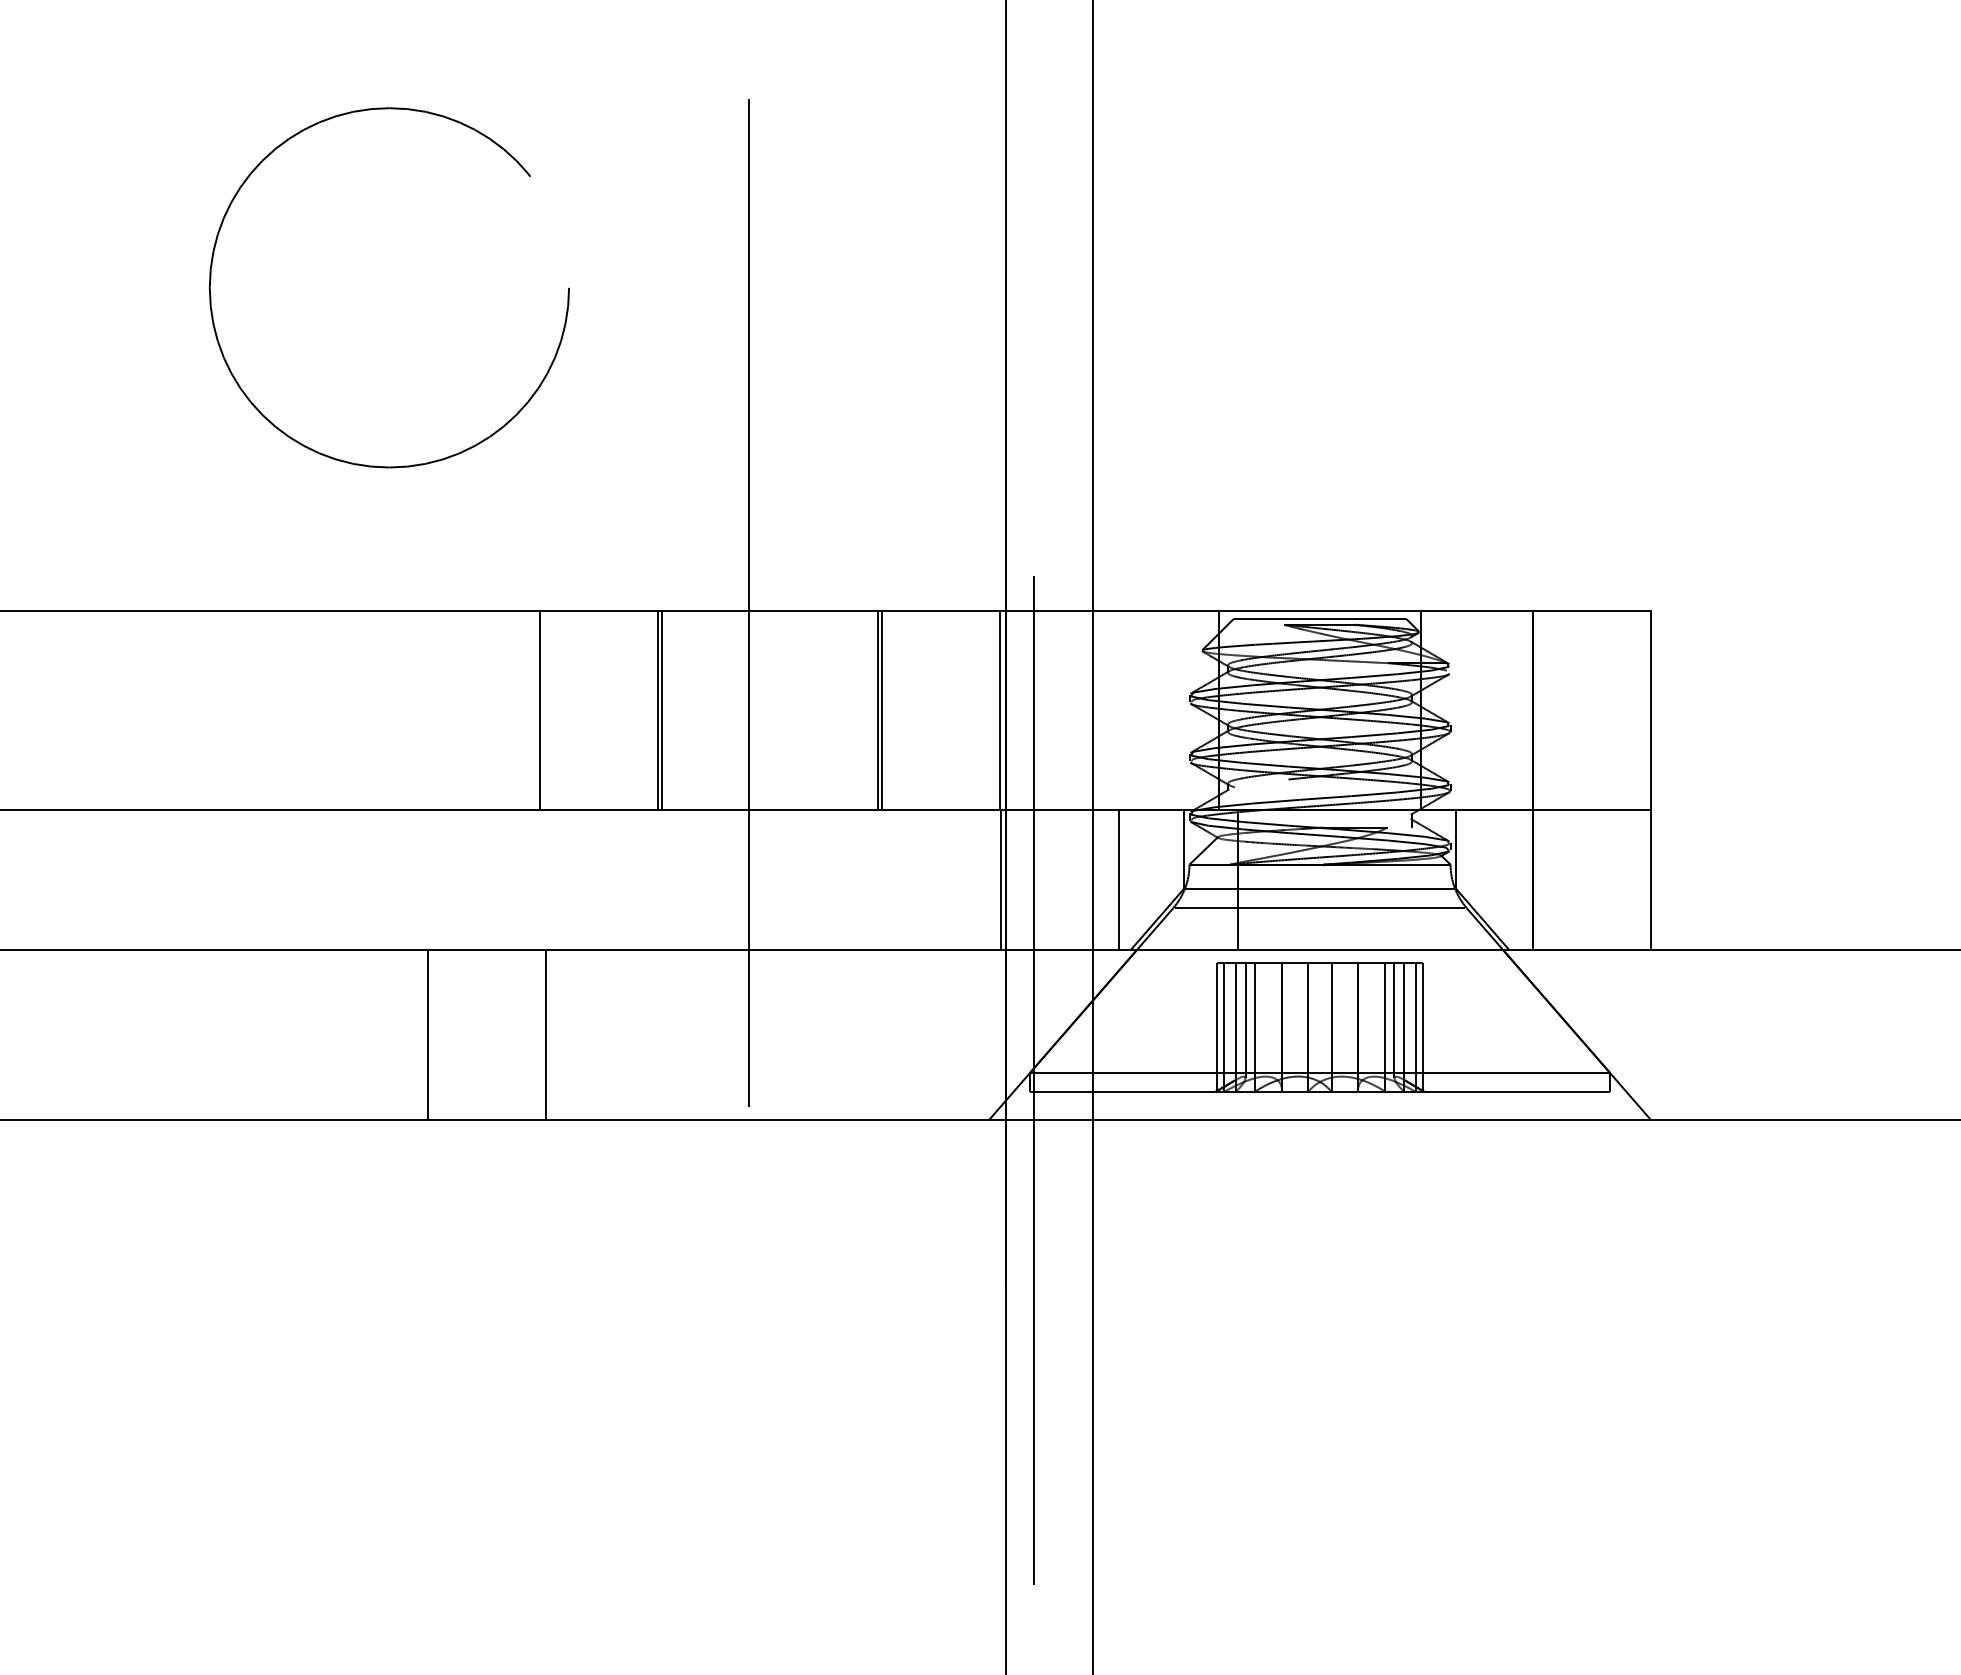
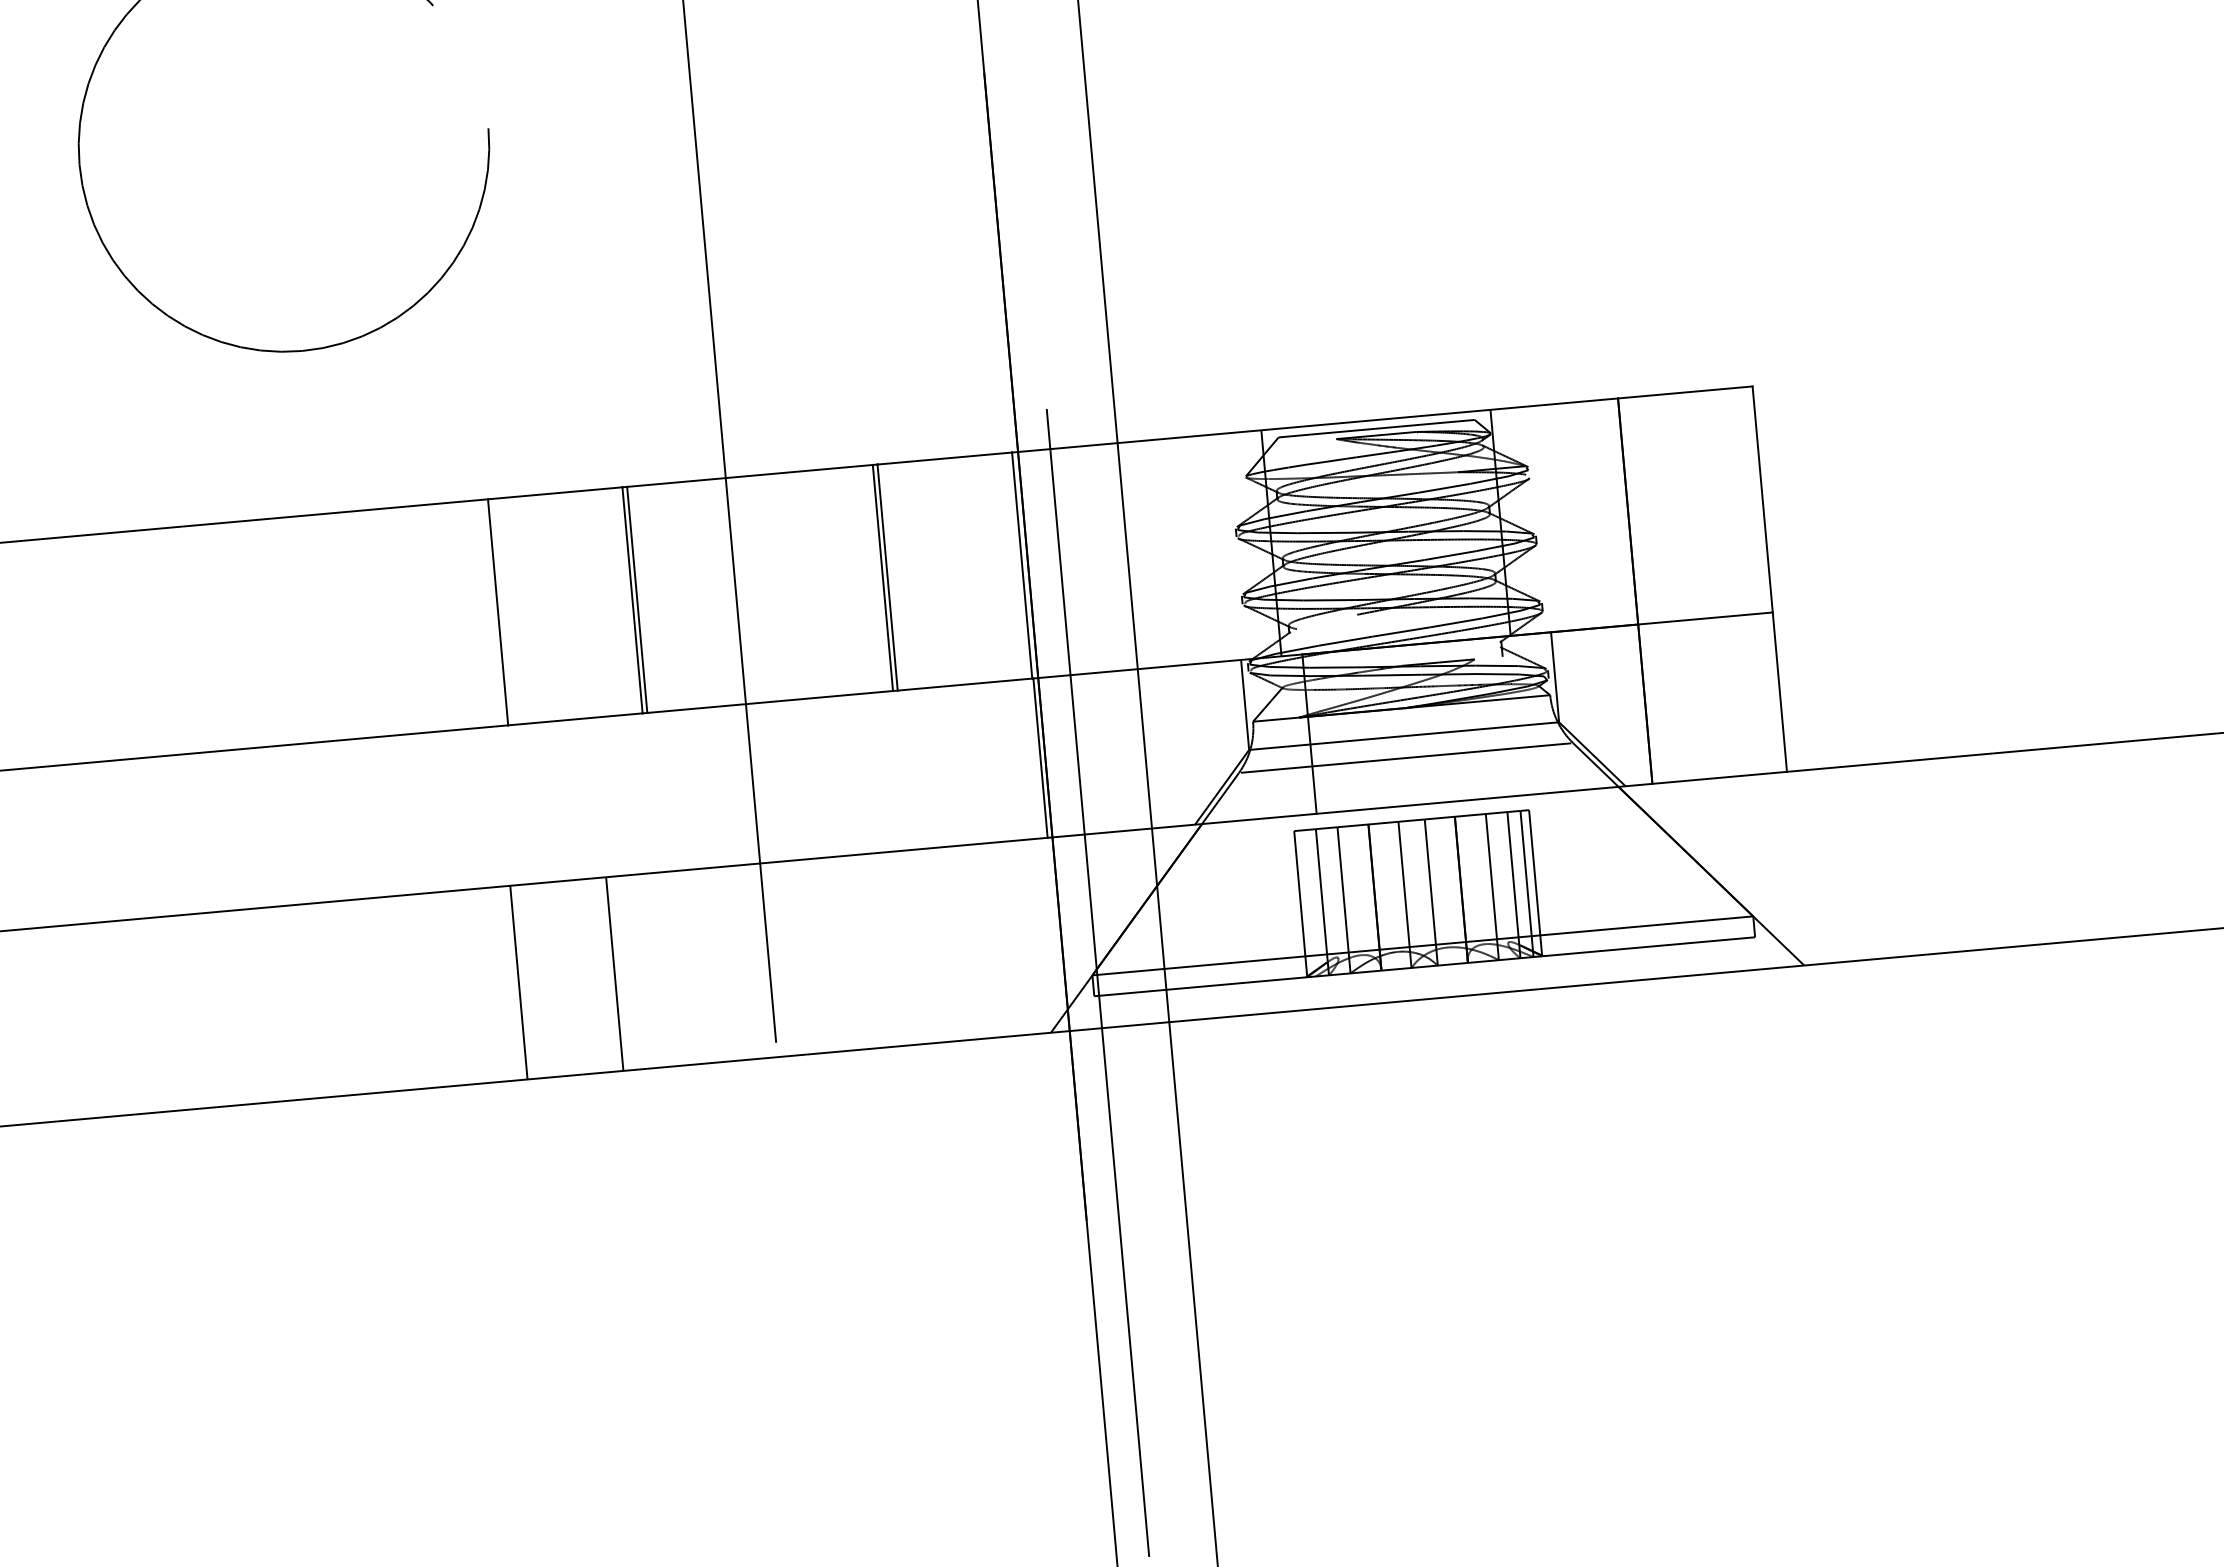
line: (1119, 879) -> (1174, 745), removed
line: (1245, 1020) -> (1332, 893), removed
line: (1394, 1020) -> (1502, 878), removed
line: (1224, 1027) -> (1309, 903), removed
line: (428, 1034) -> (519, 982), moved
line: (546, 1034) -> (614, 973), moved

